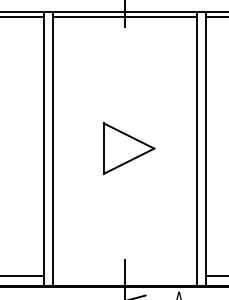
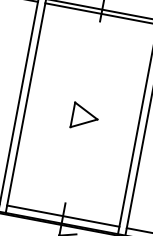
part: (128, 148) -> (84, 116), size x0.62
line: (124, 276) -> (62, 216), added

